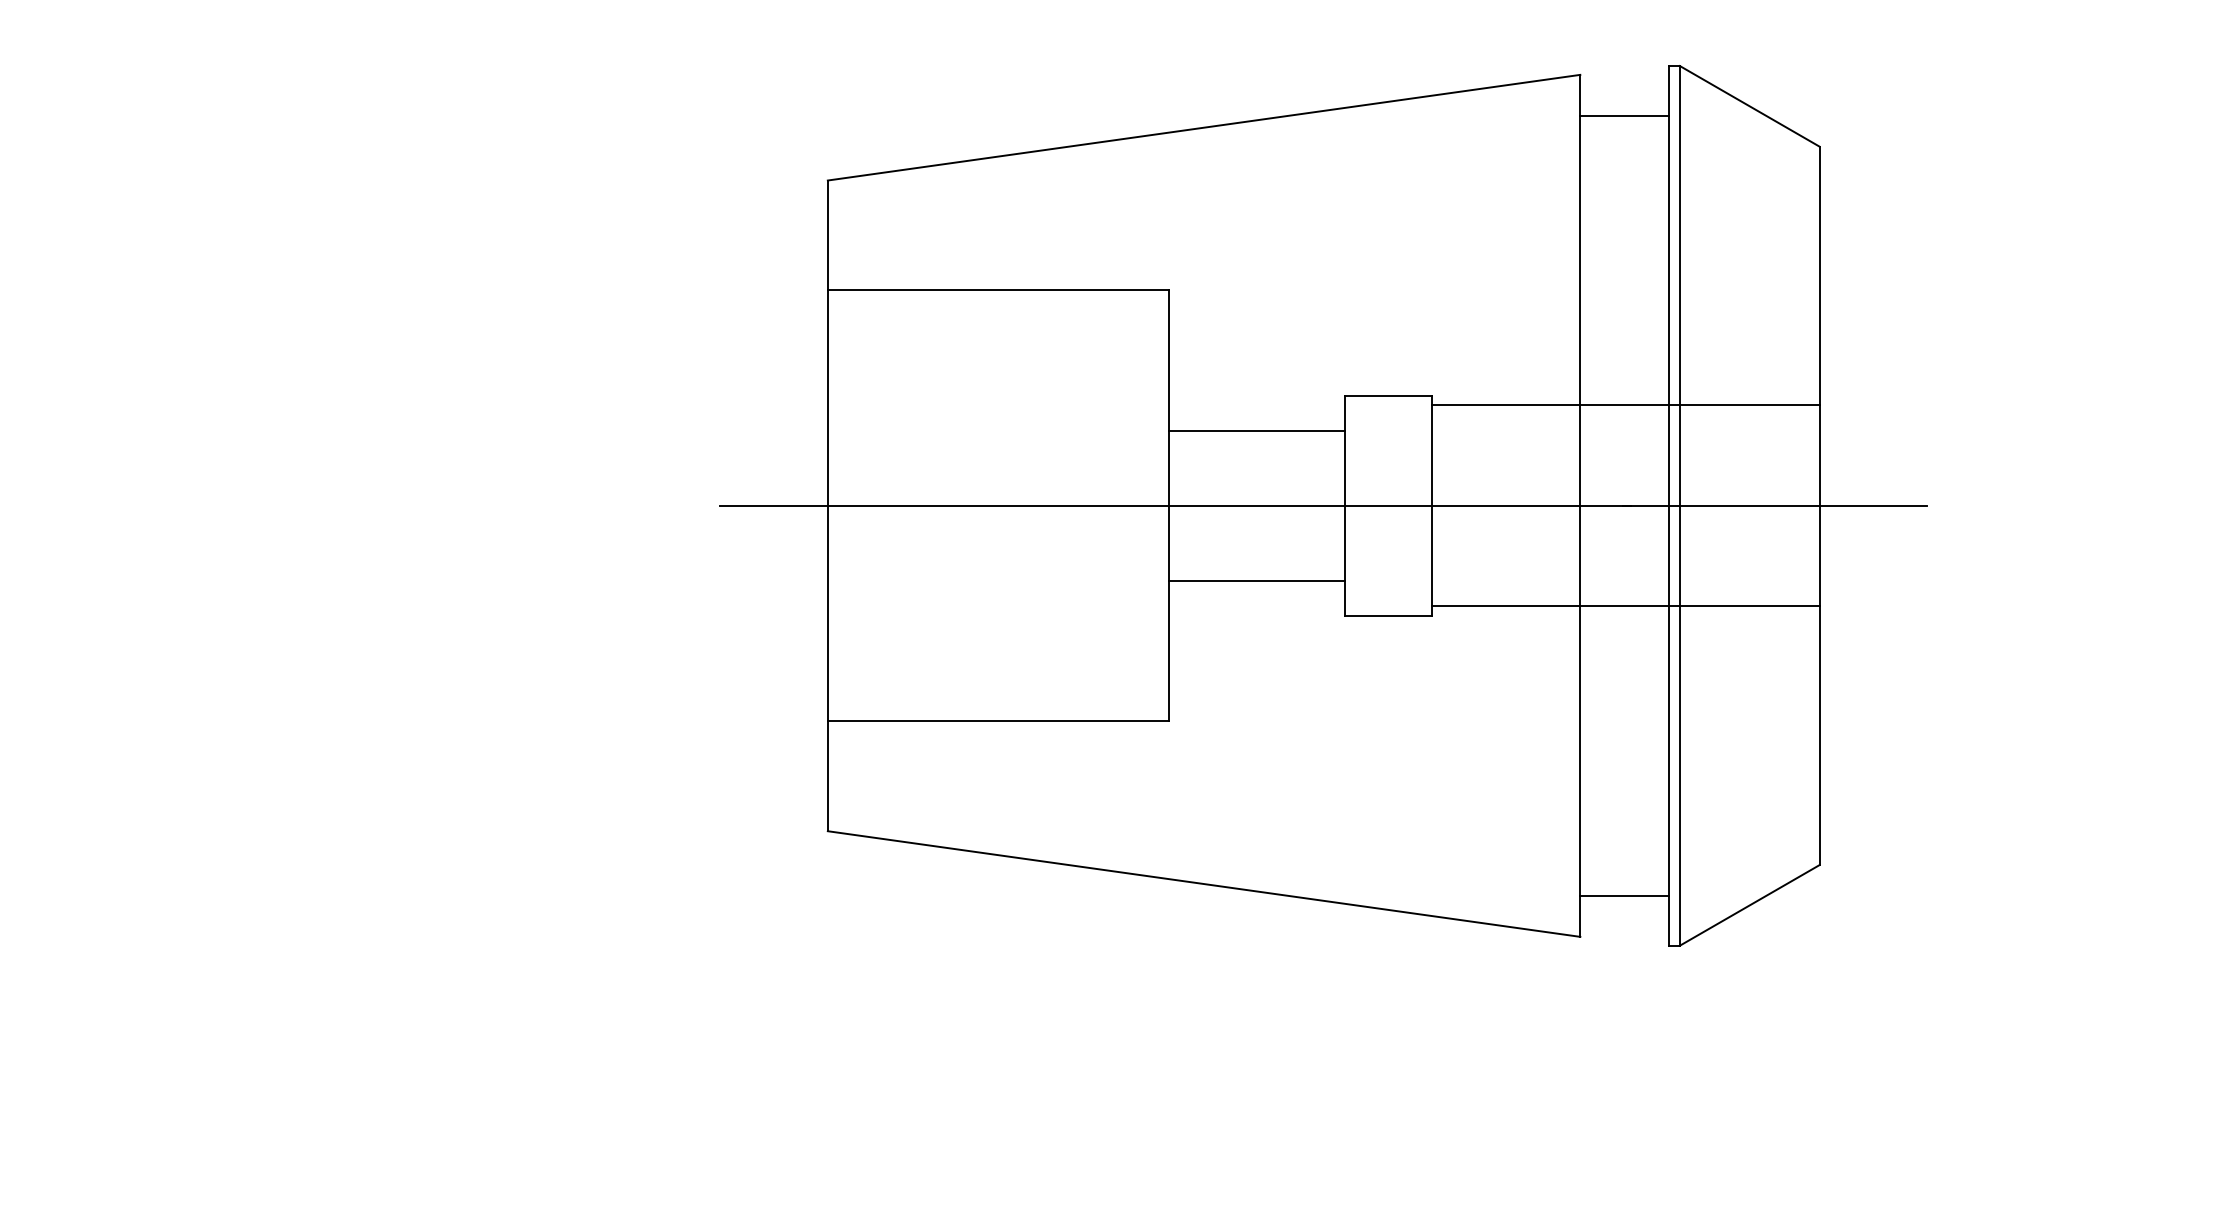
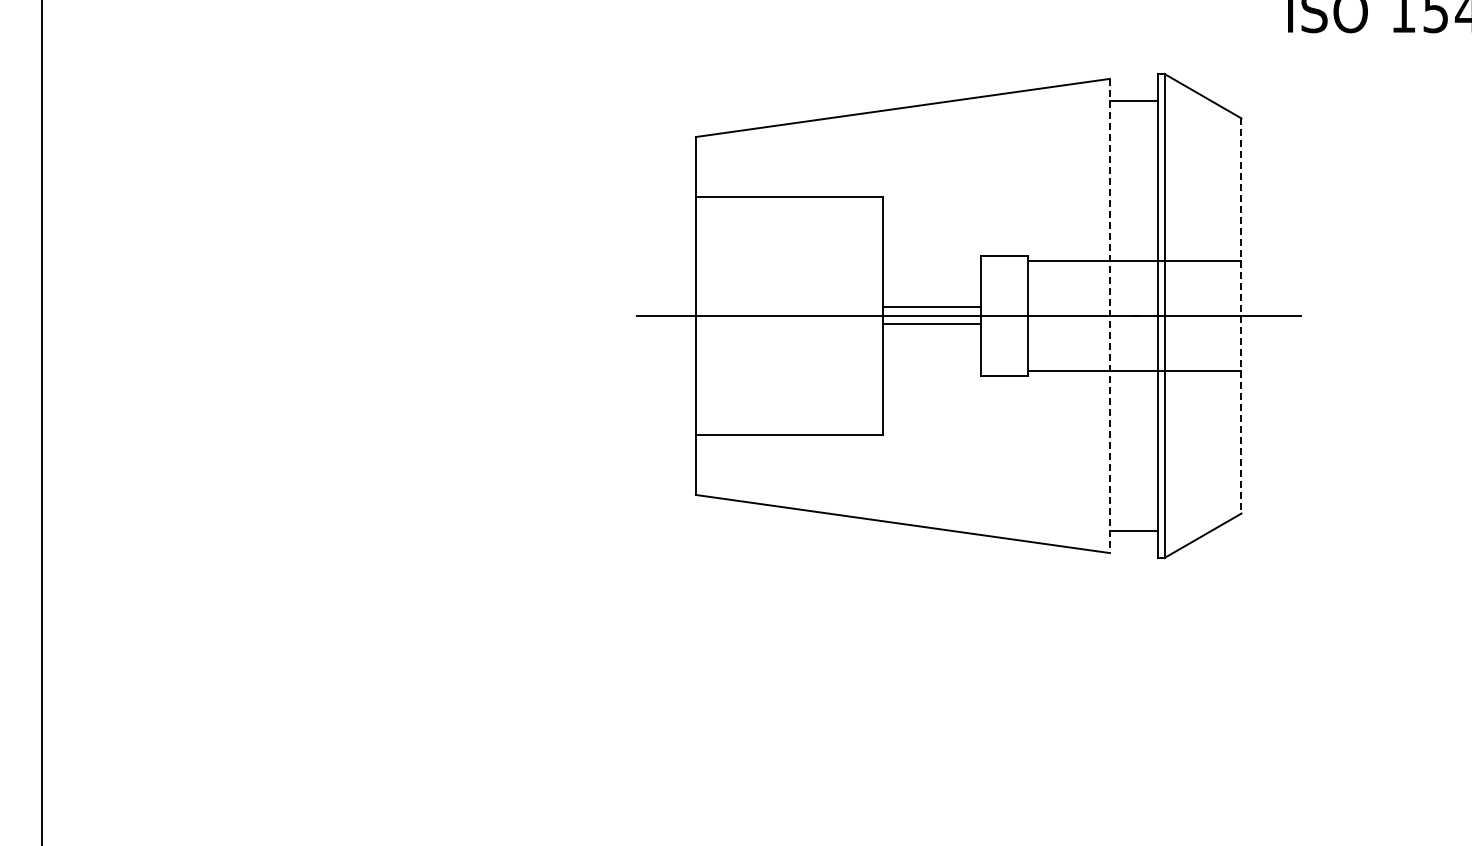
line: (1256, 430) -> (931, 306), moved
line: (1819, 504) -> (1241, 315), solid -> dashed
line: (1579, 506) -> (1109, 316), solid -> dashed
line: (1256, 581) -> (931, 324), moved

